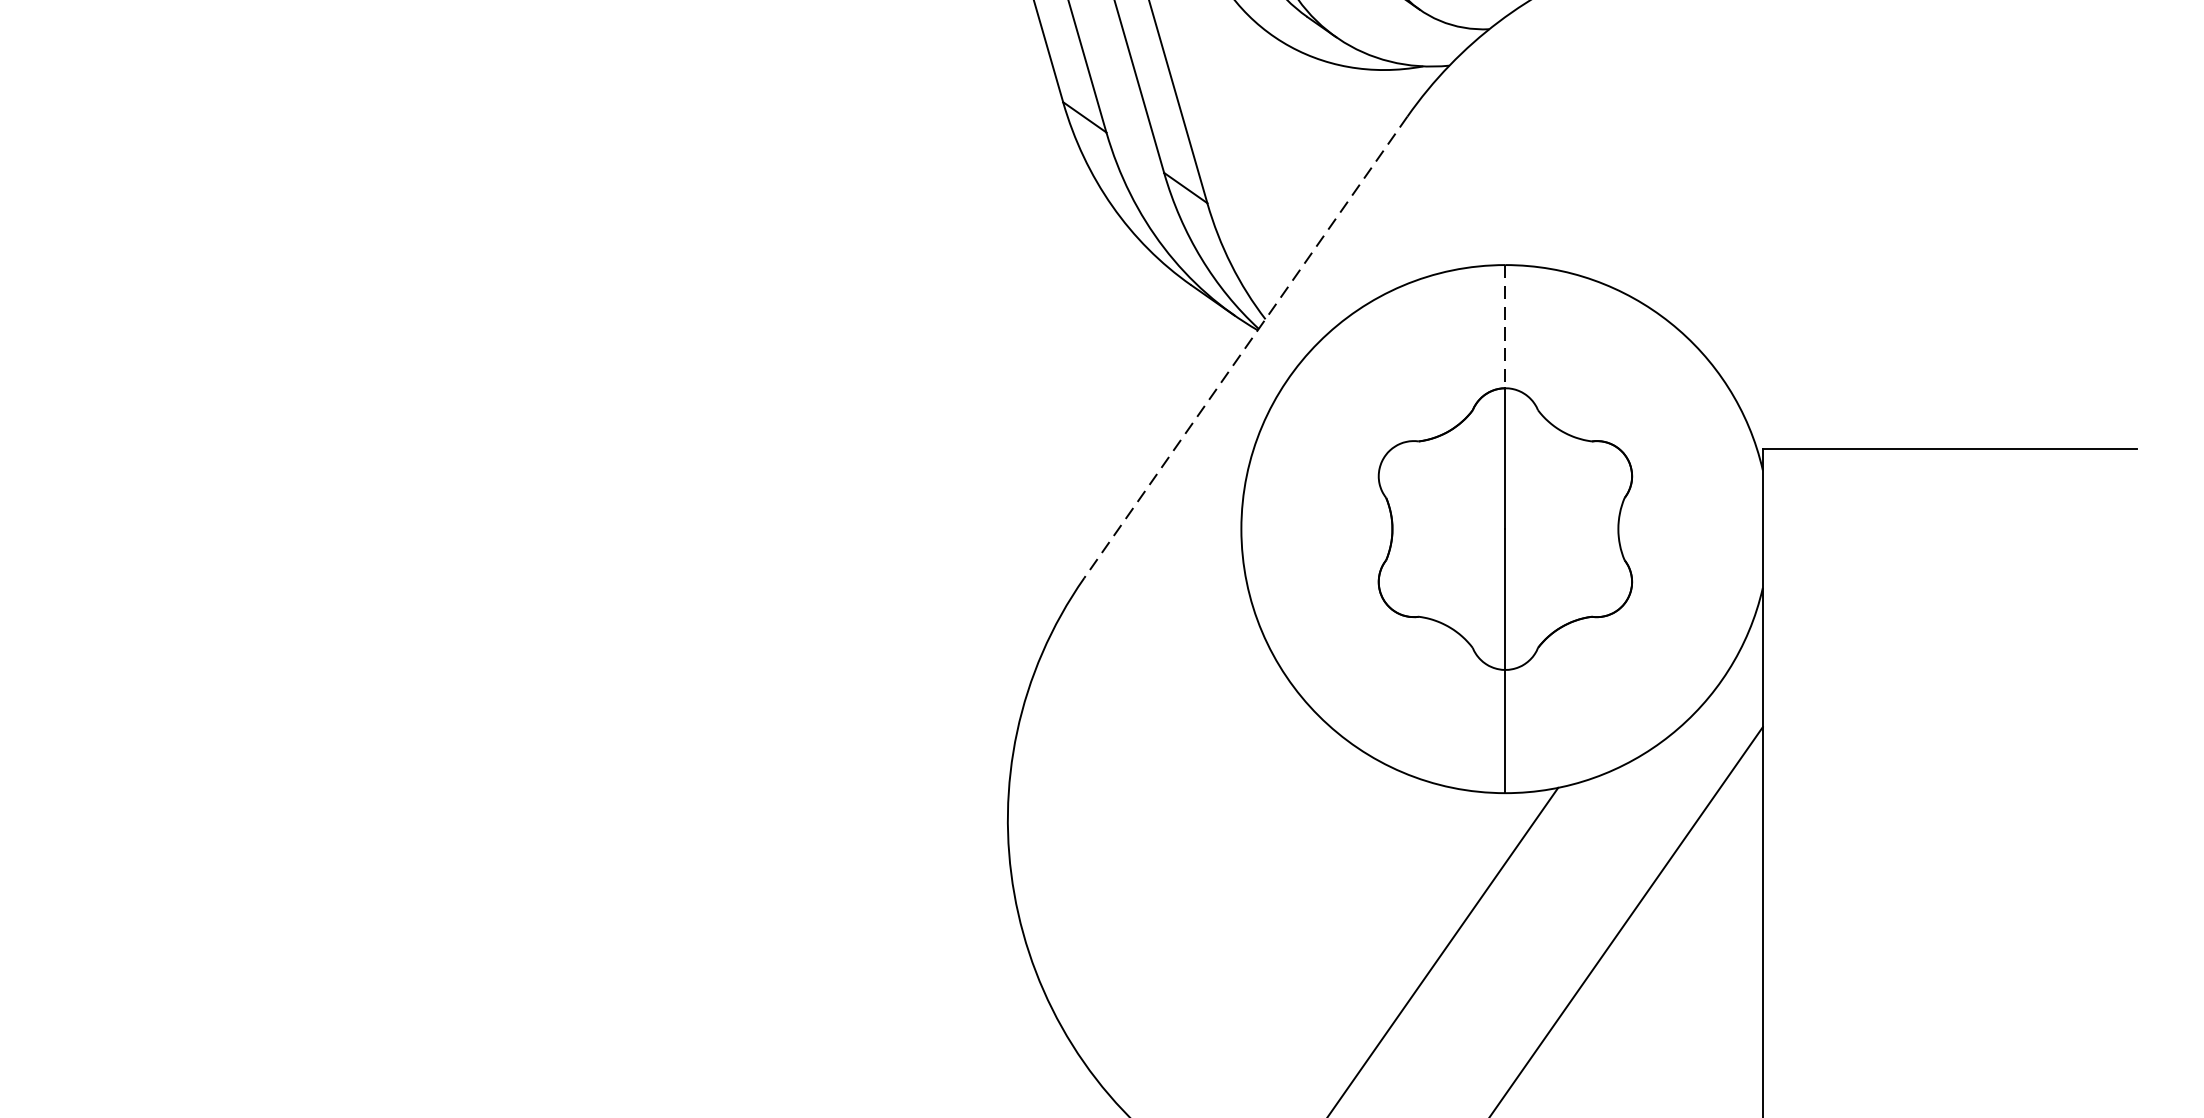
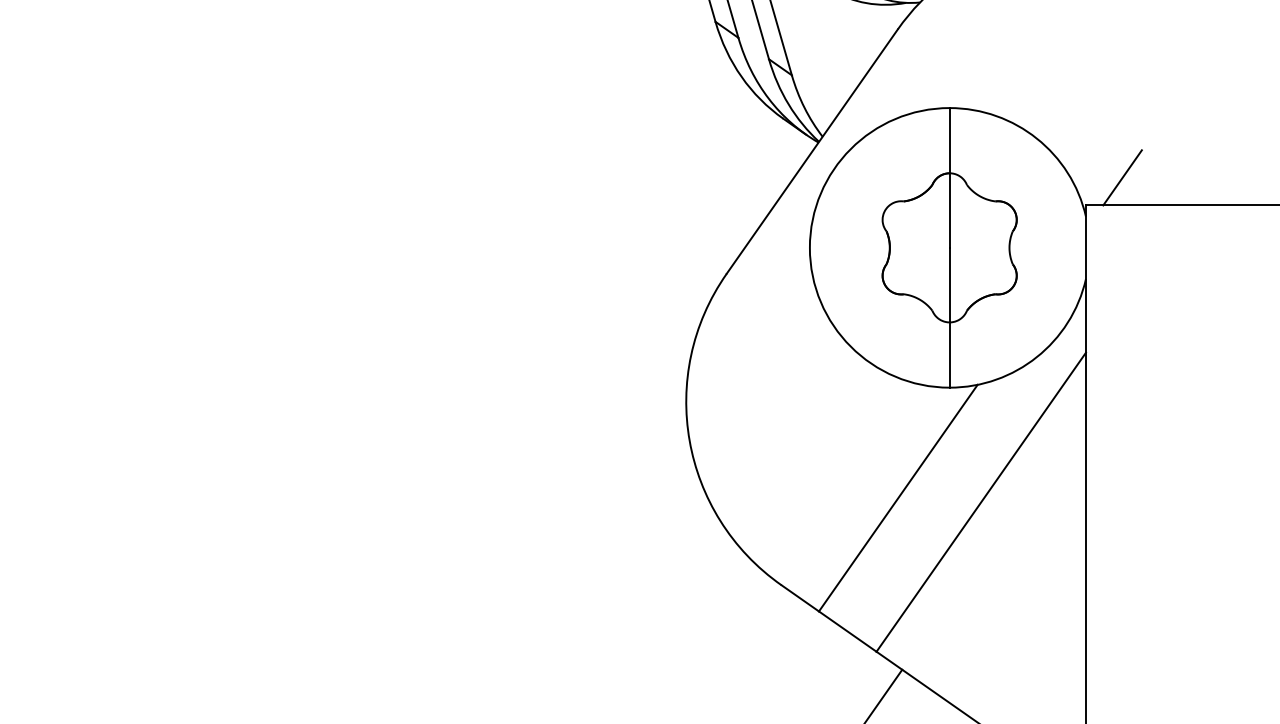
line: (1505, 326) -> (949, 140), dashed -> solid
line: (1244, 348) -> (811, 152), dashed -> solid
line: (1831, 396) -> (1122, 177), added

